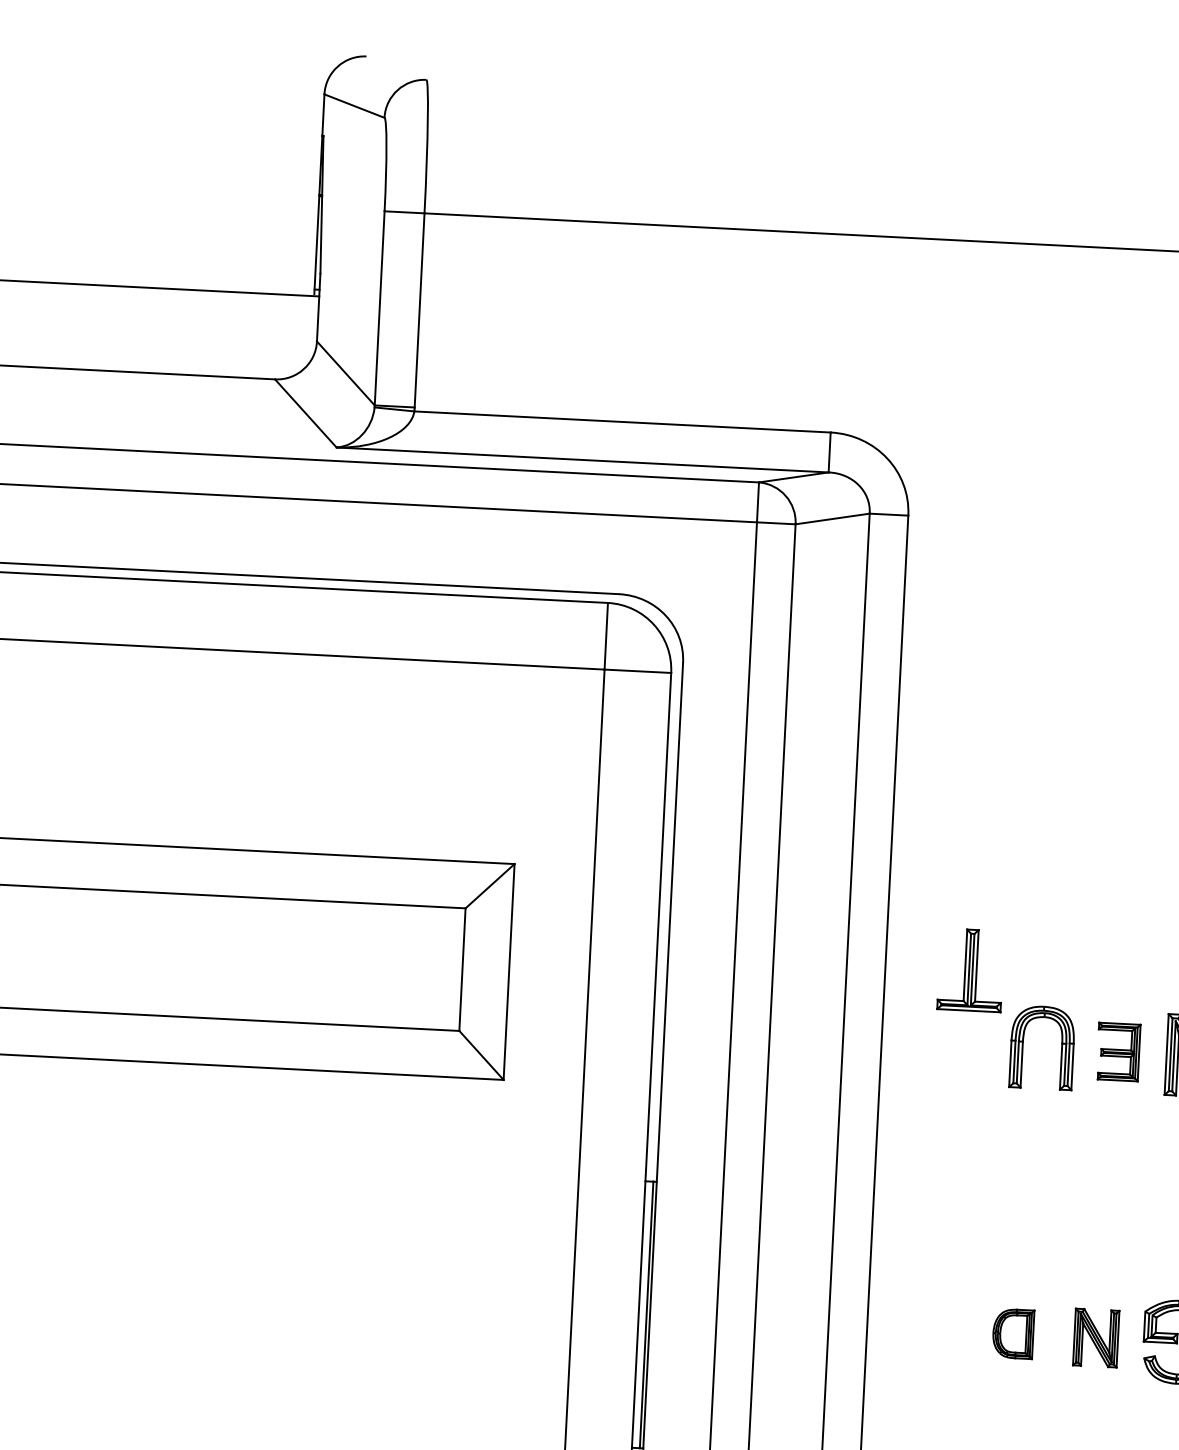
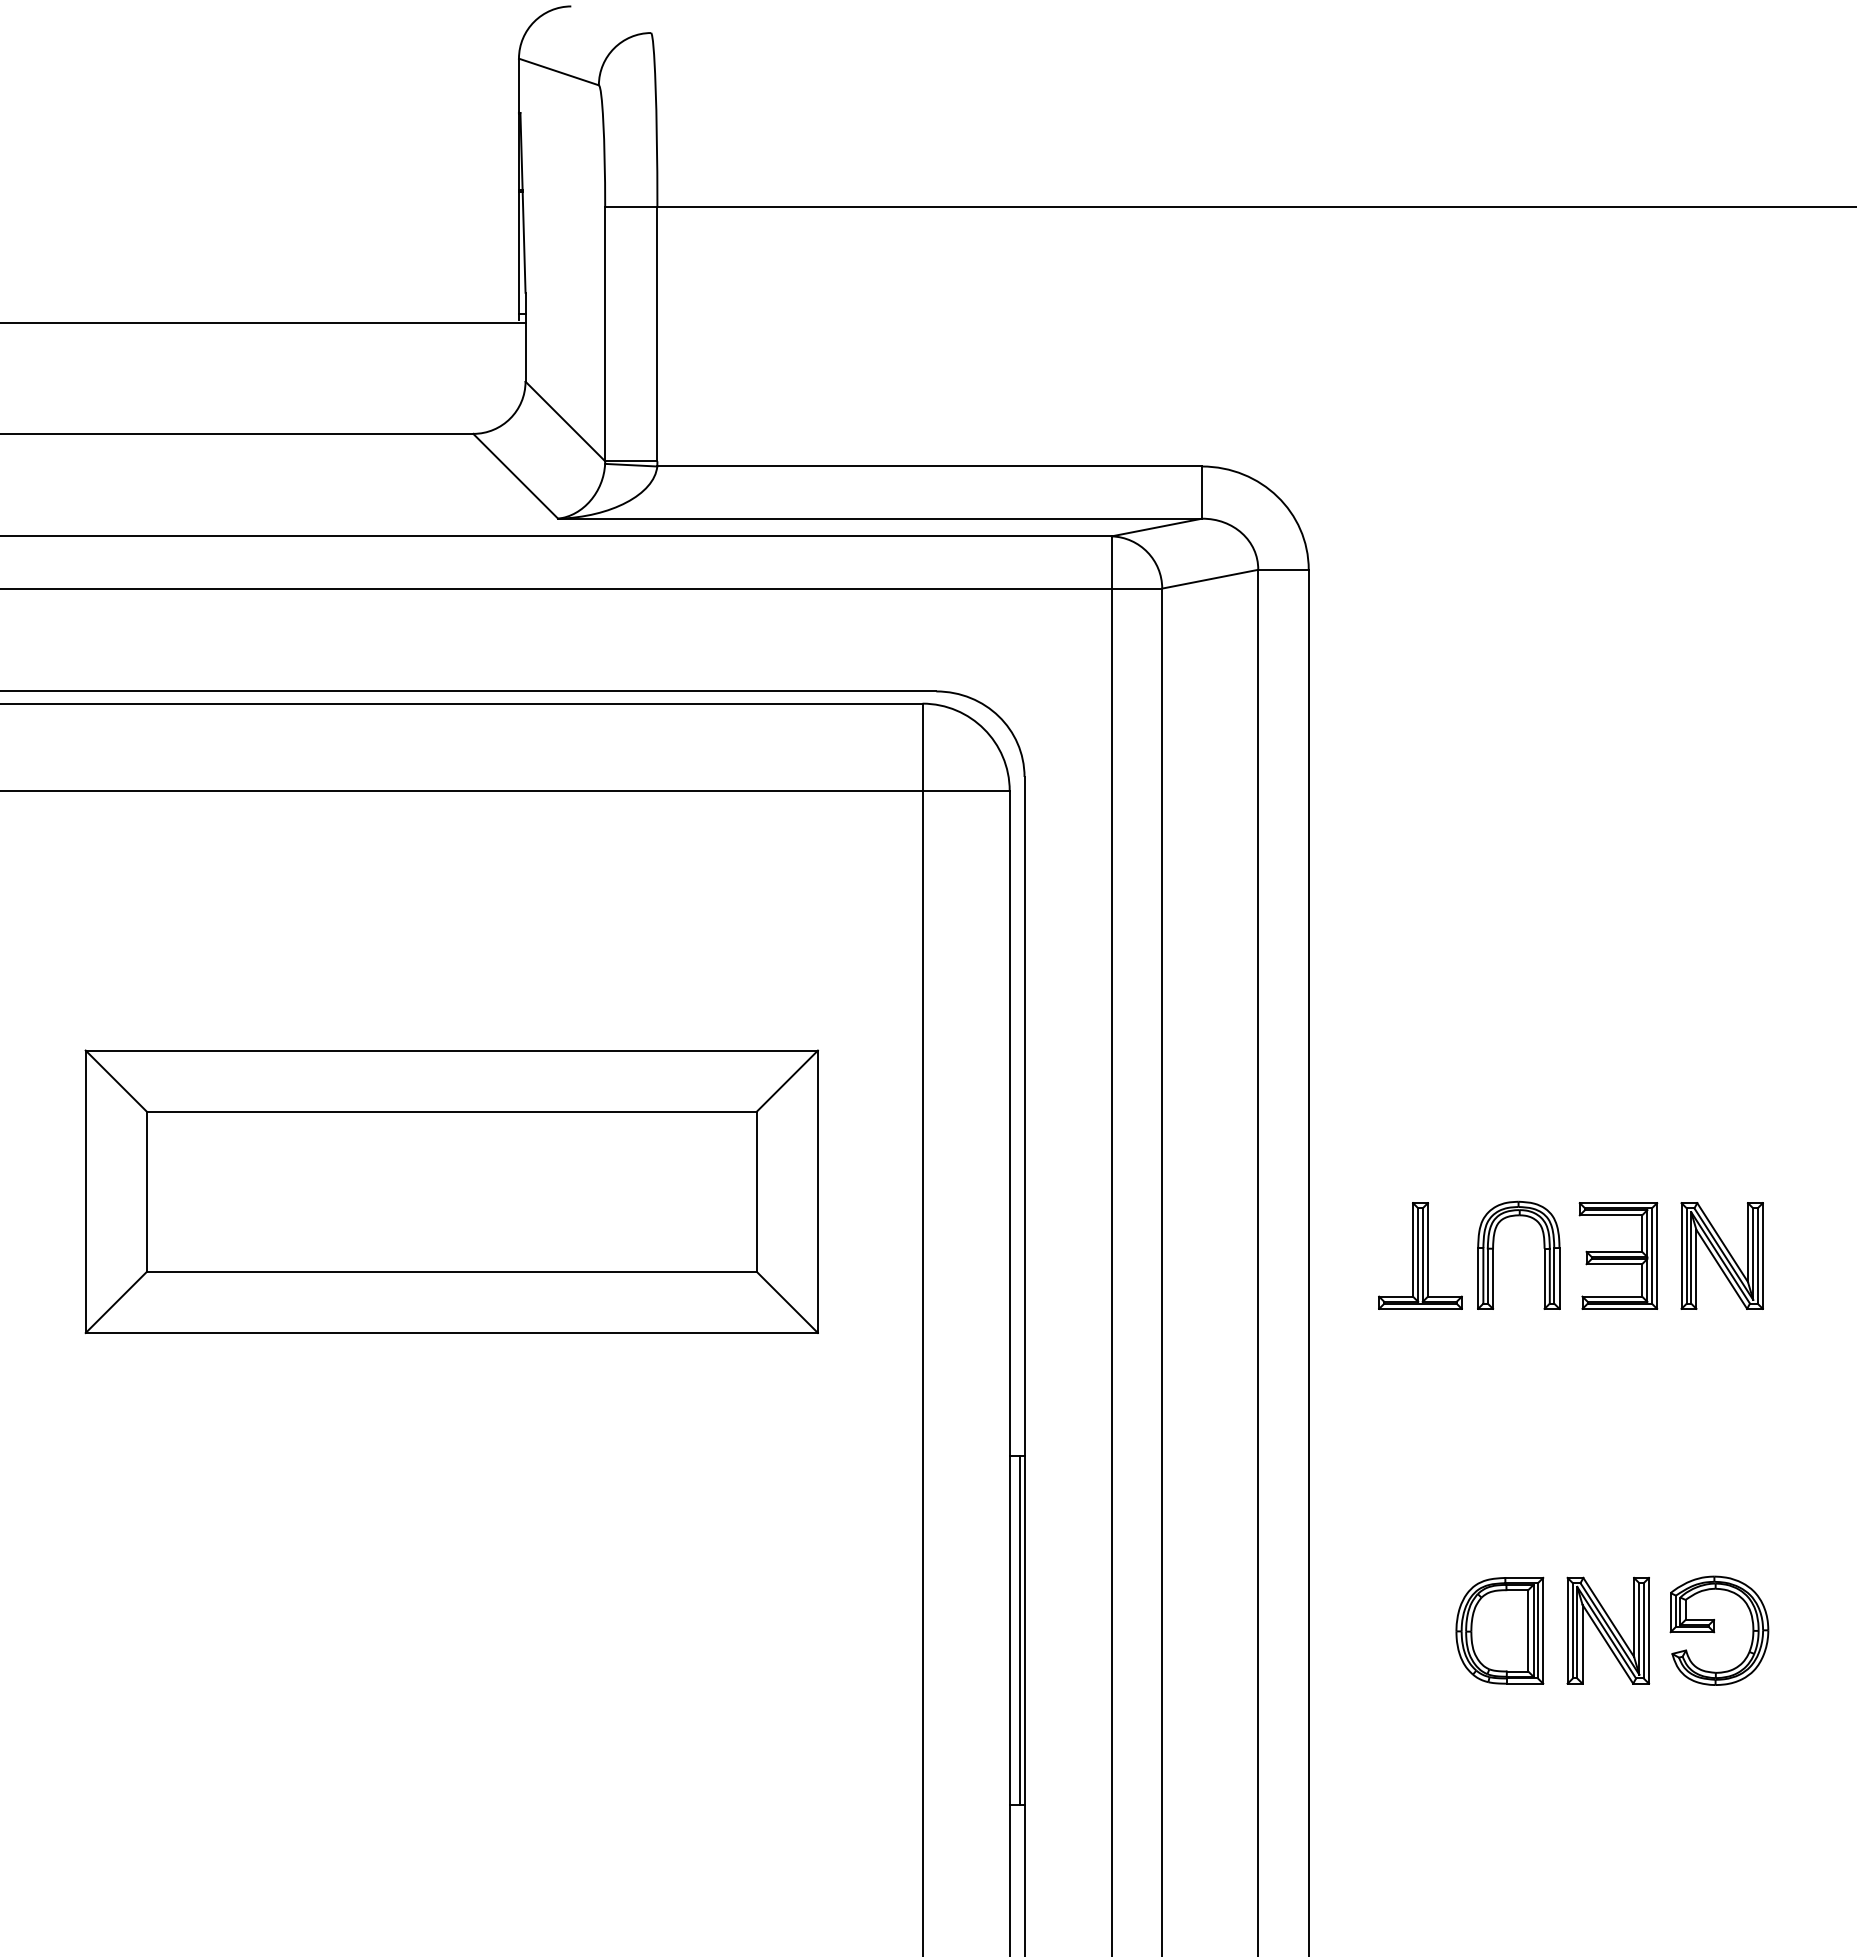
part: (970, 969) -> (1420, 1255), moved
part: (1118, 1051) -> (1618, 1255), size x1.43
part: (1013, 1333) -> (1499, 1630), size x1.67
part: (1096, 1337) -> (1608, 1630), size x1.43

